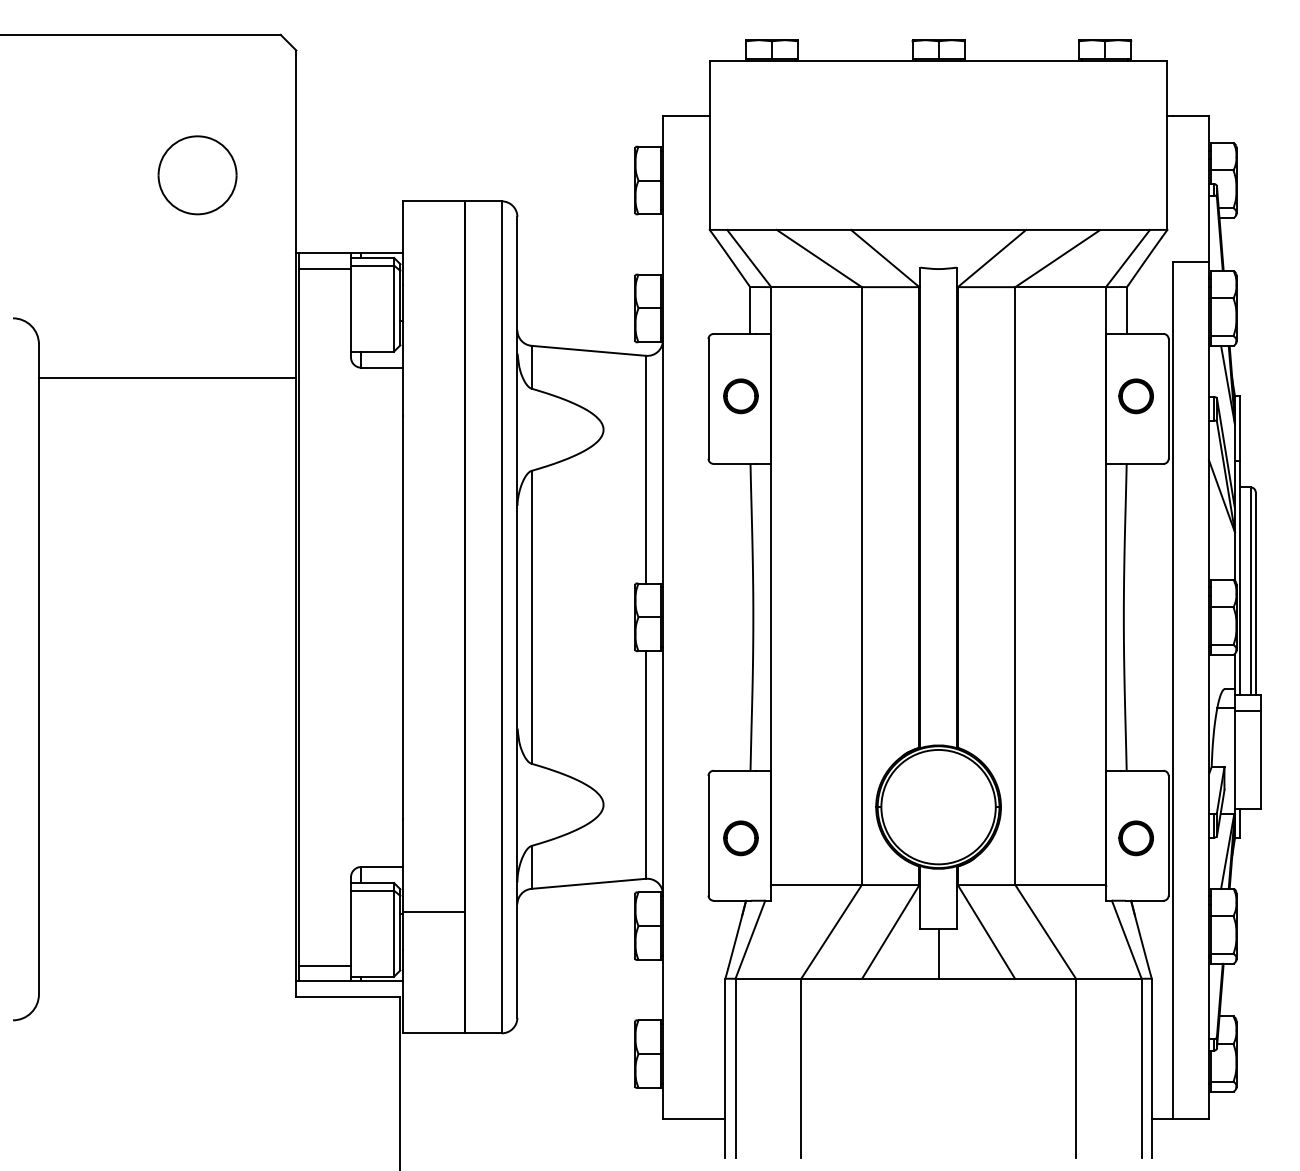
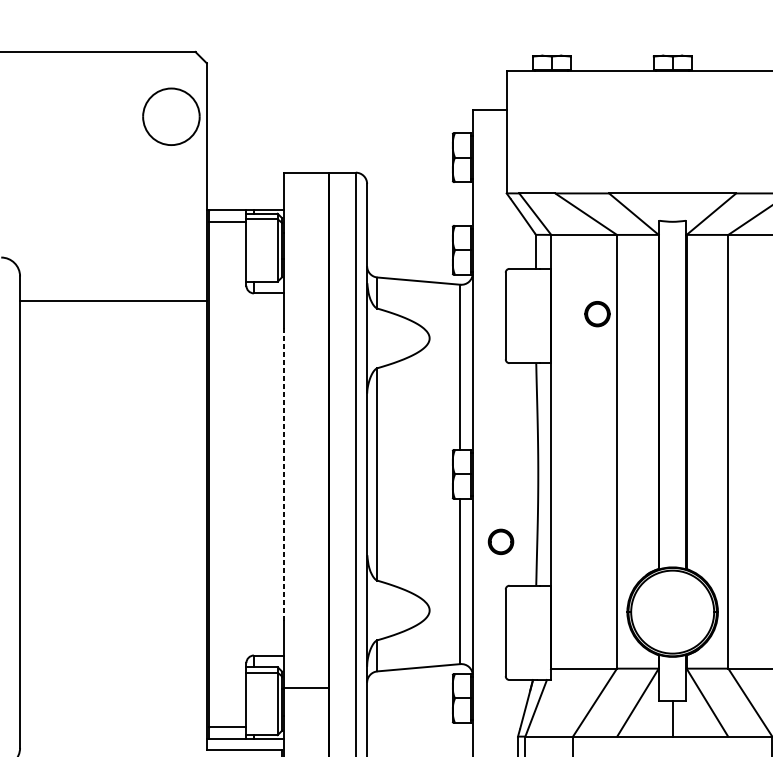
part: (197, 175) -> (171, 116), moved
part: (740, 396) -> (597, 314), moved
line: (402, 617) -> (283, 474), solid -> dashed
part: (740, 838) -> (500, 542), moved

